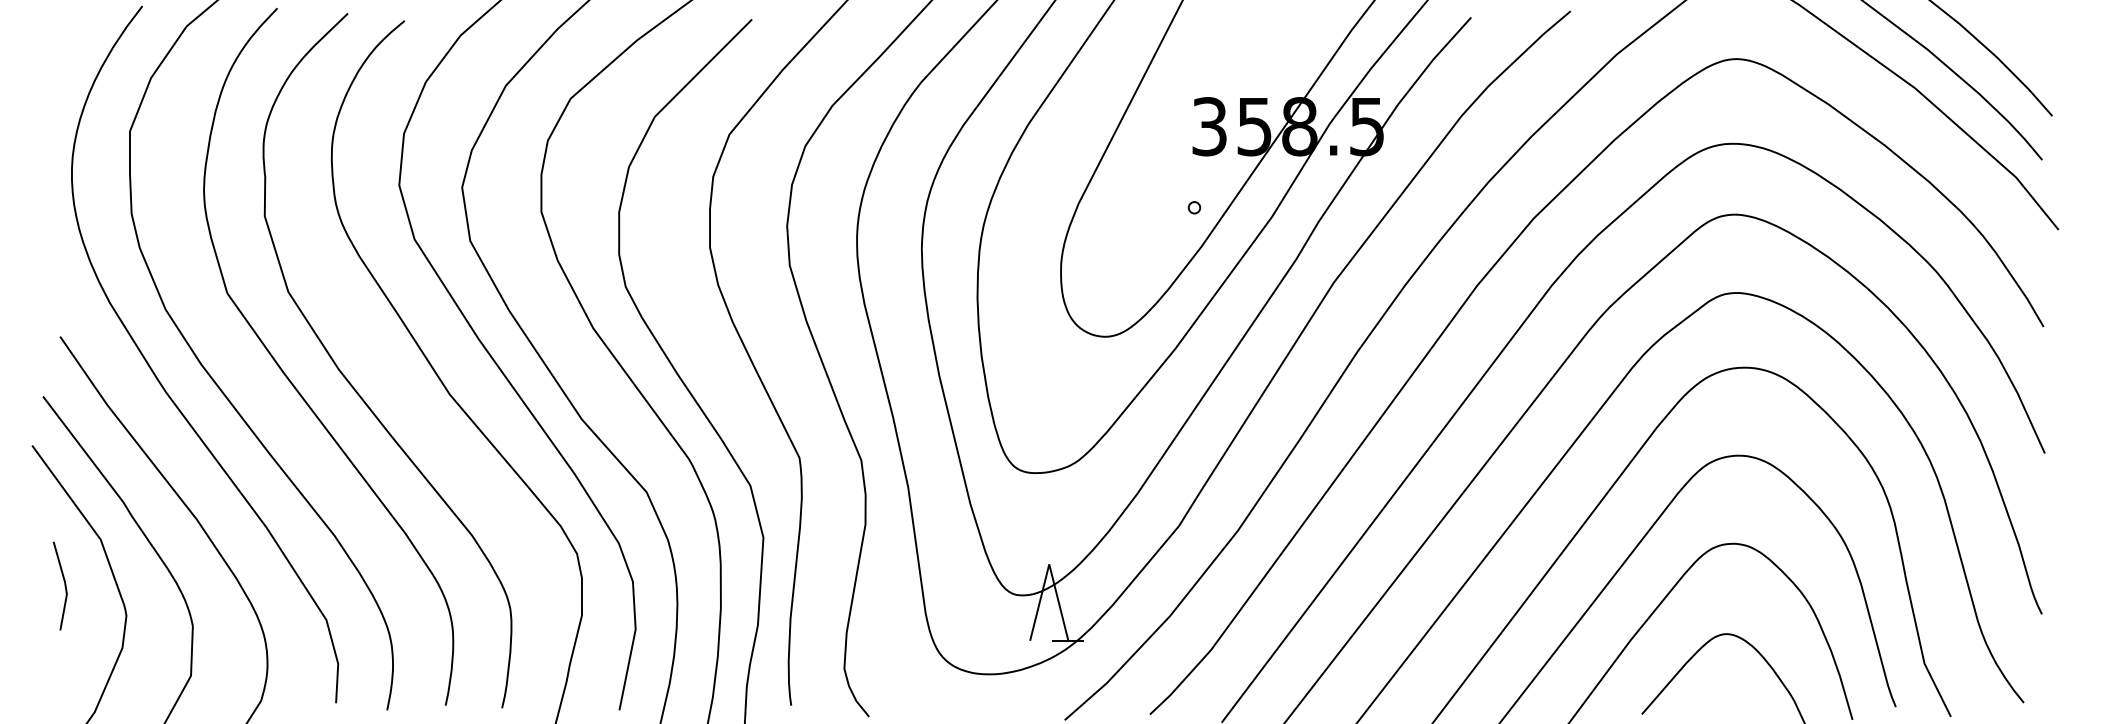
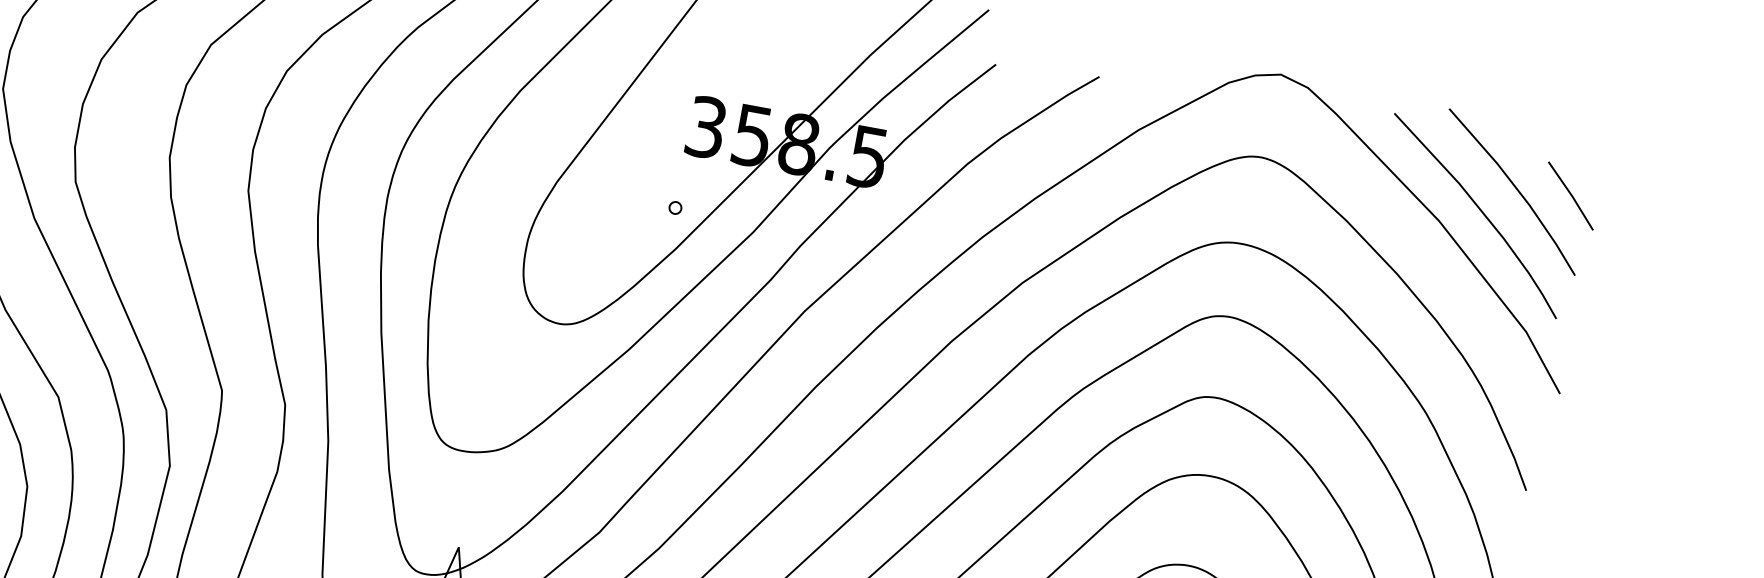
line: (2034, 41) -> (1570, 195), added

